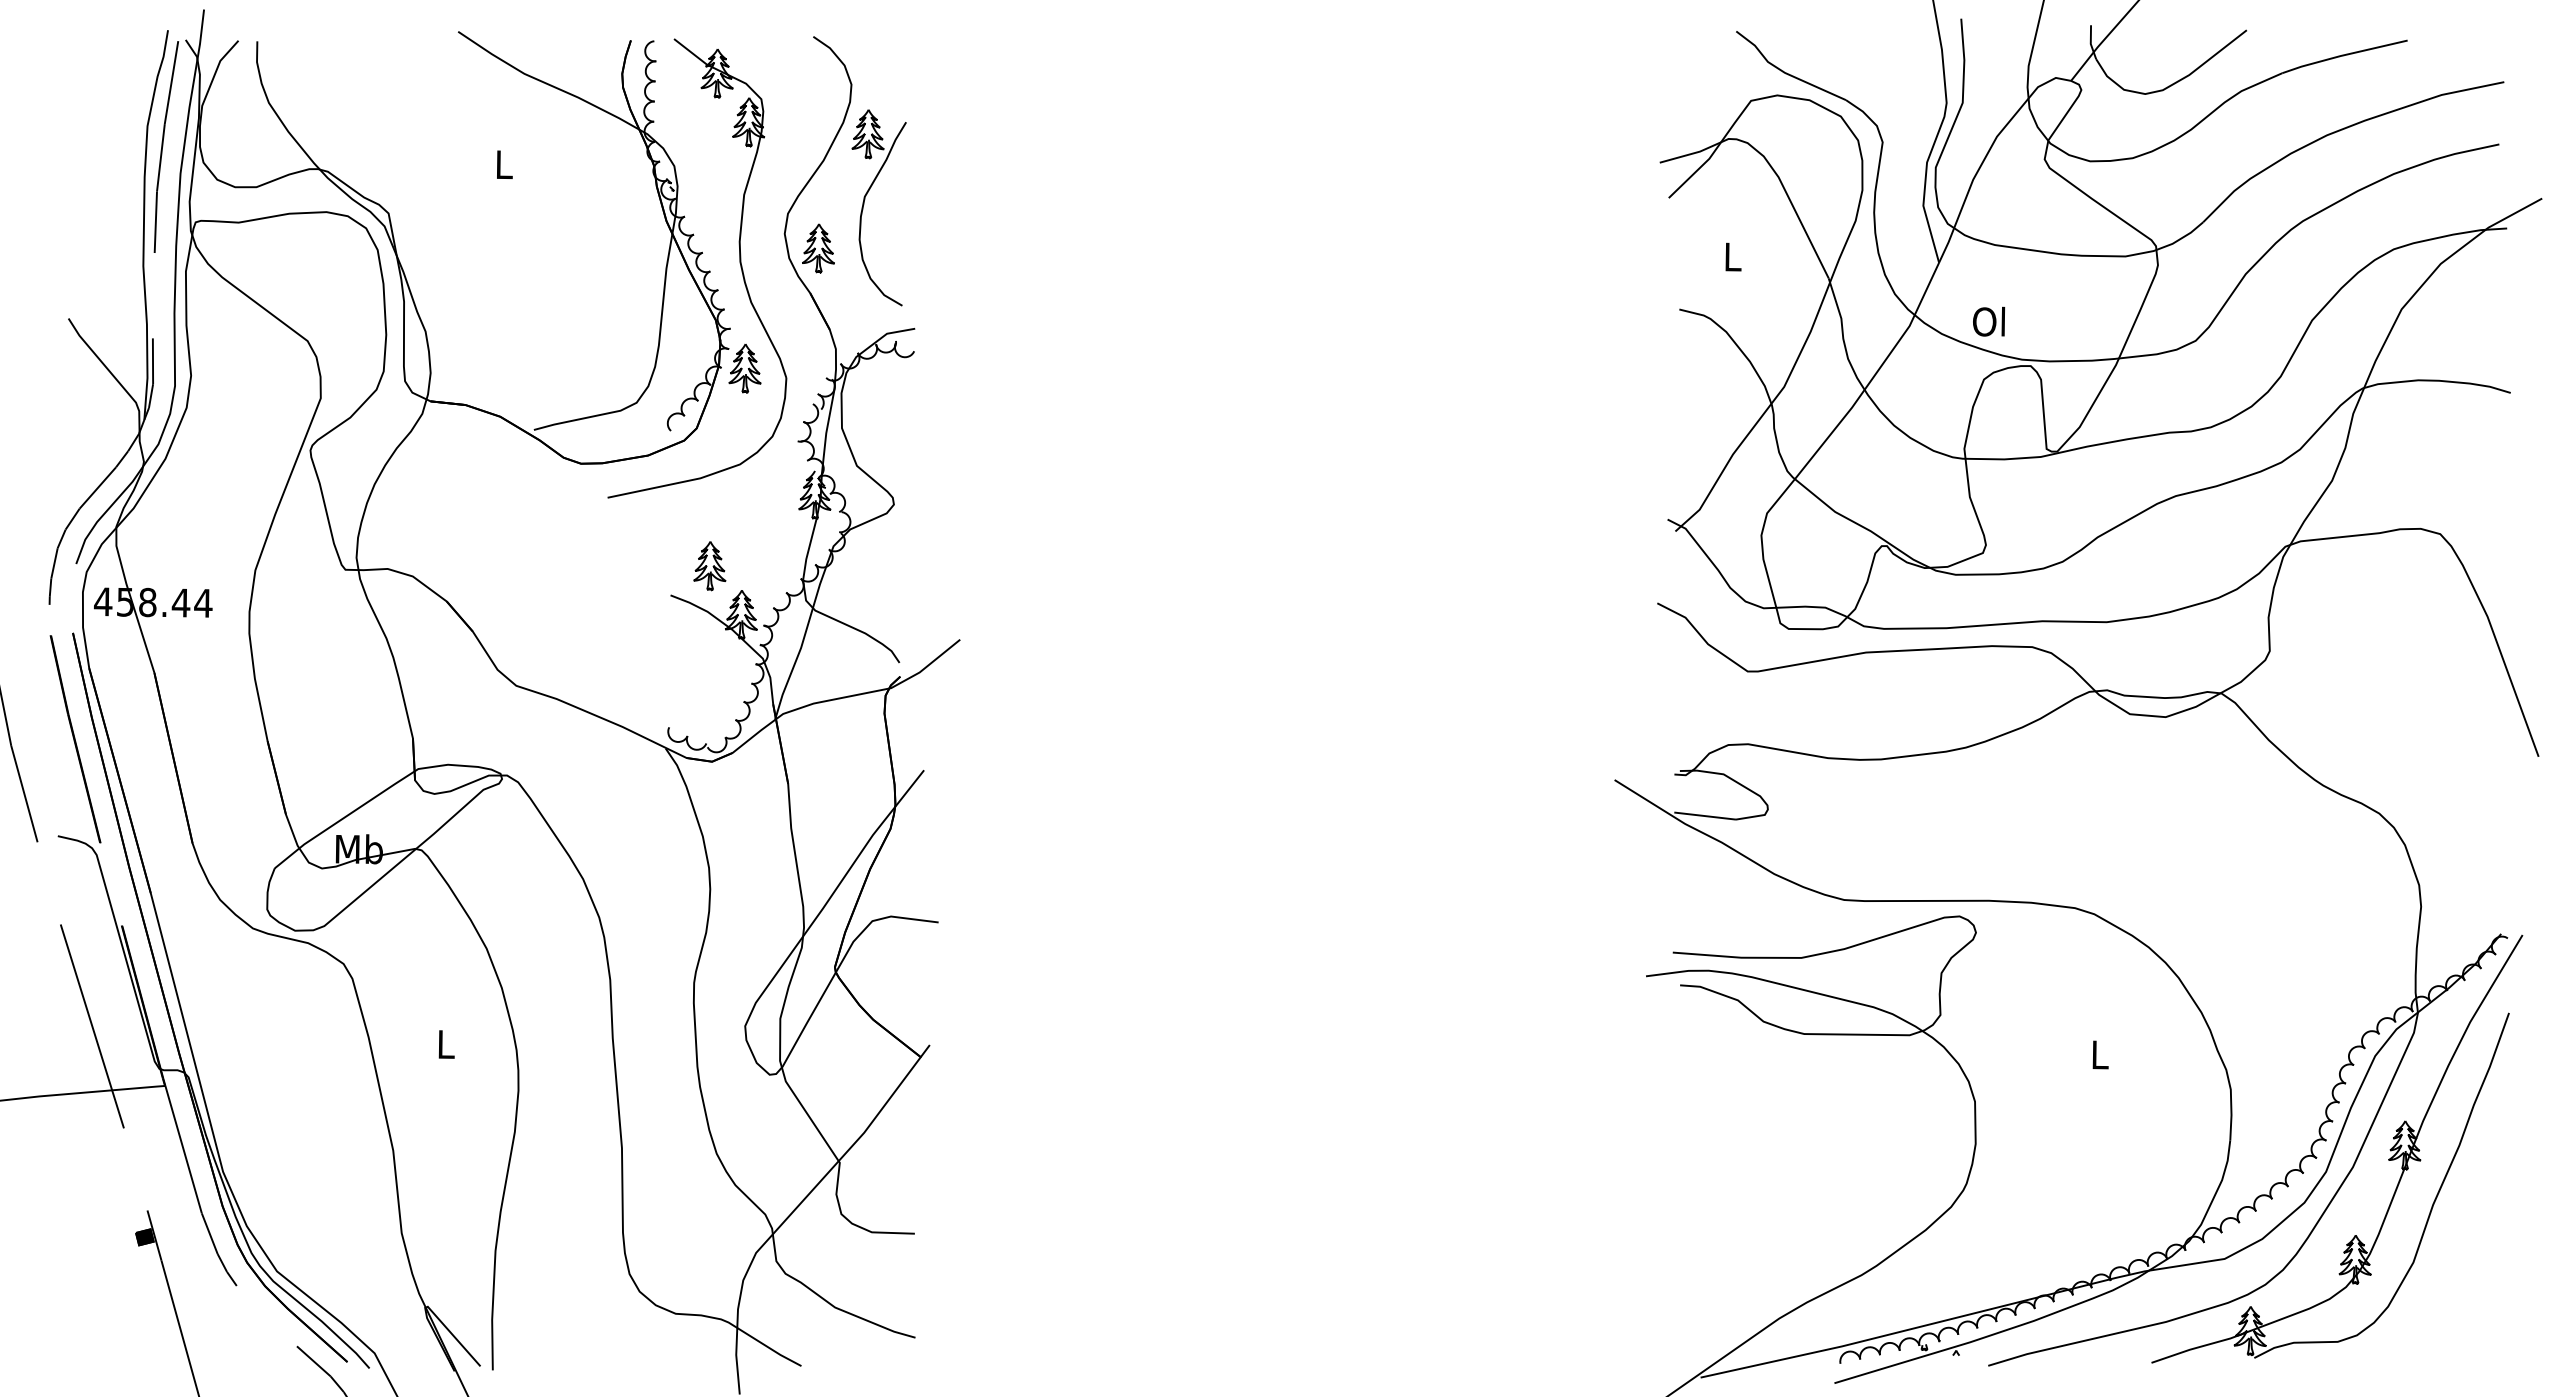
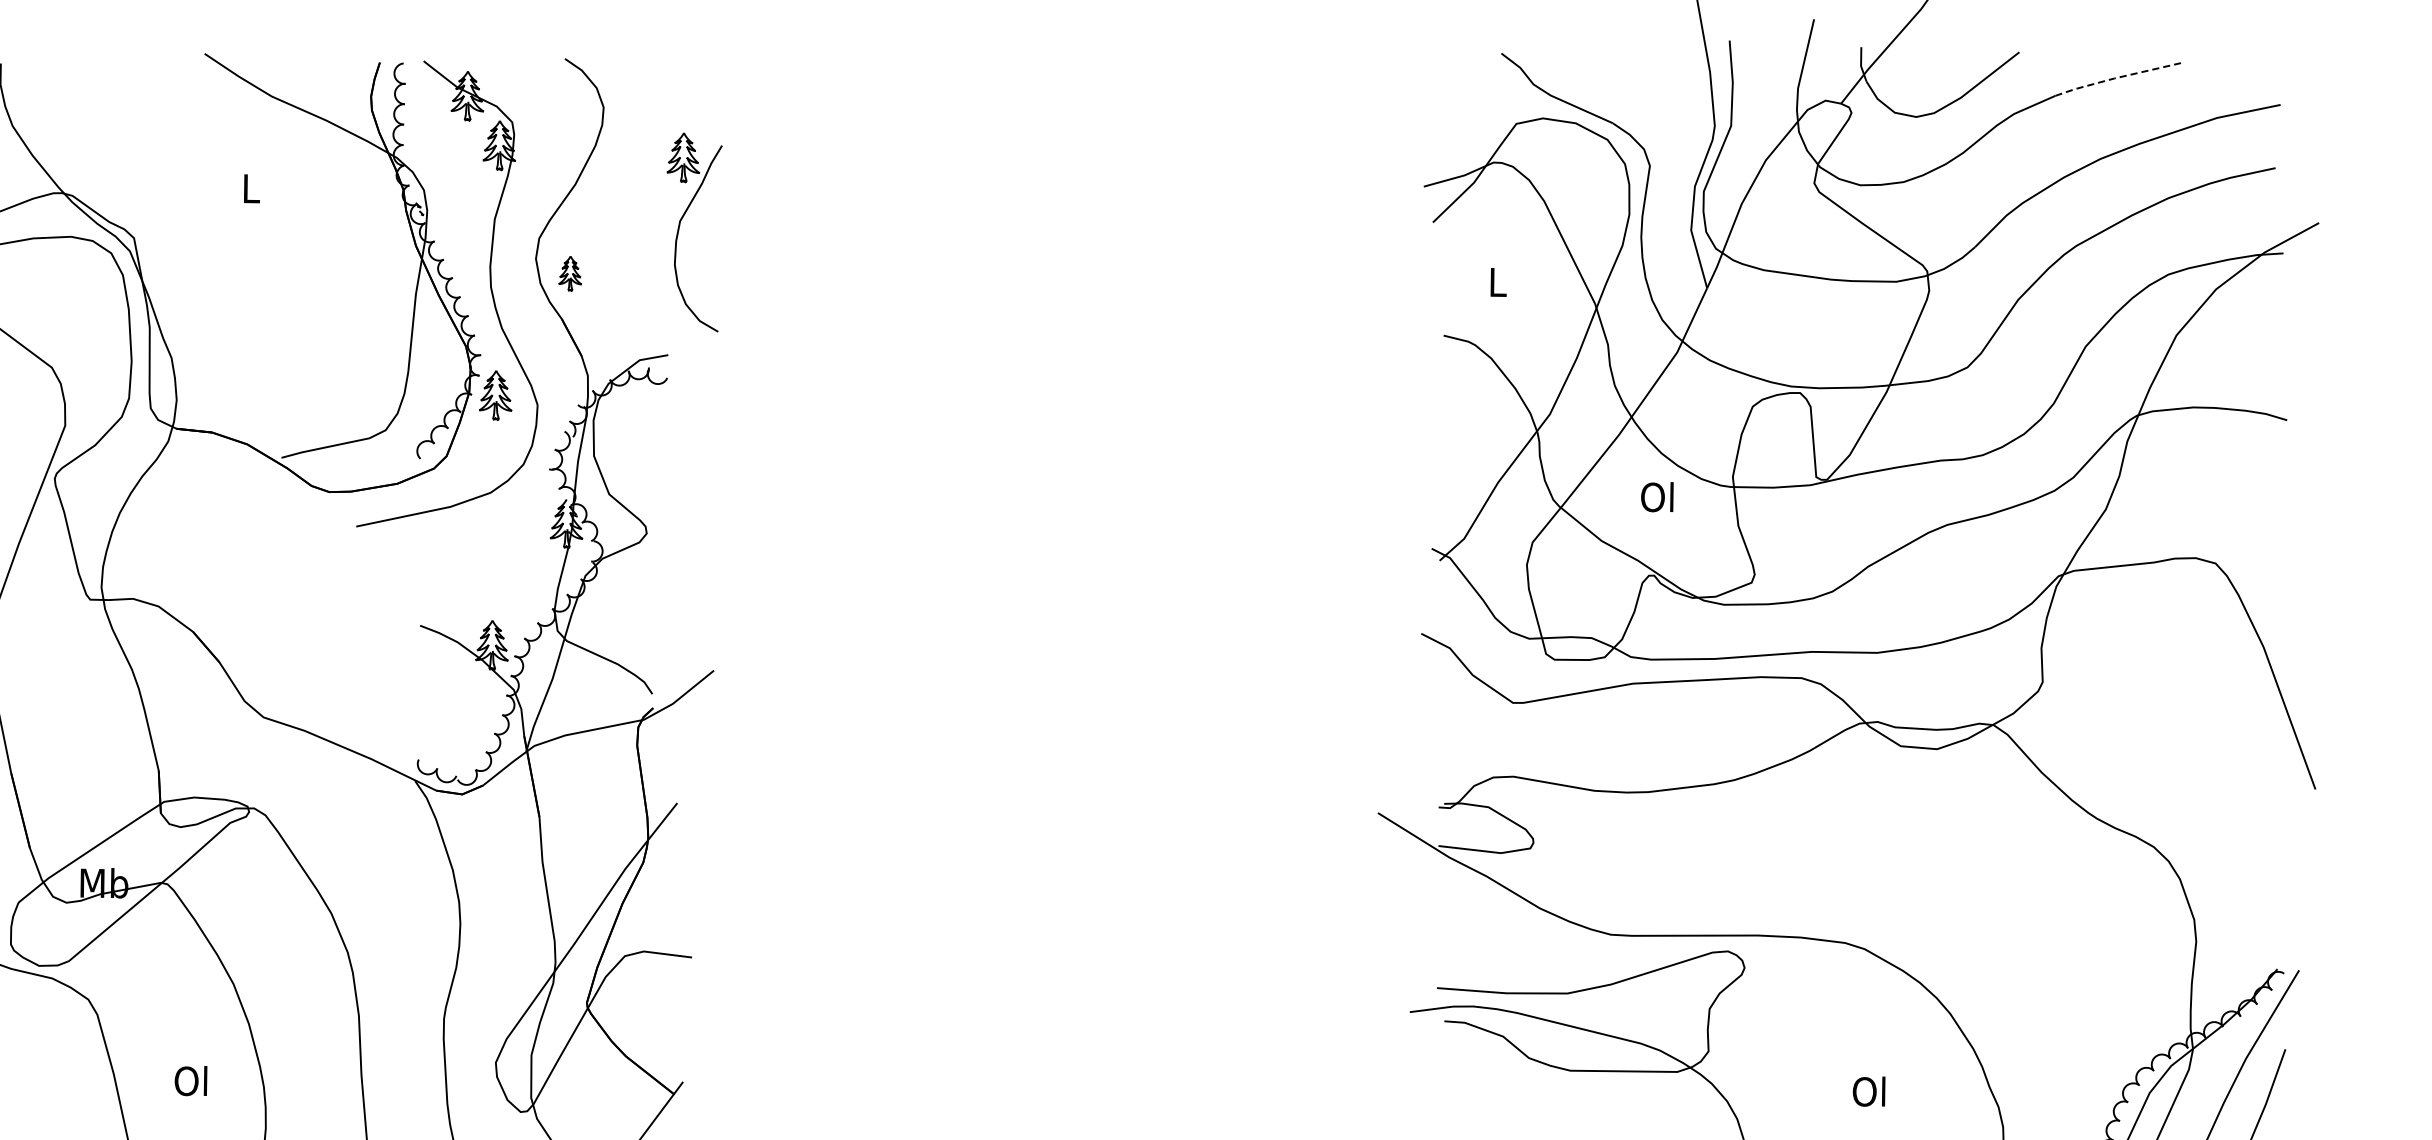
line: (2343, 55) -> (2117, 77), solid -> dashed
part: (864, 204) -> (679, 229), moved
part: (818, 248) -> (570, 273), size x0.7
text: (1989, 321) -> (1657, 496), moved
part: (709, 566) -> (459, 596), removed
text: (444, 1044) -> (190, 1081), L -> Ol
text: (2098, 1054) -> (1868, 1091), L -> Ol

